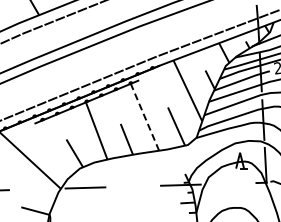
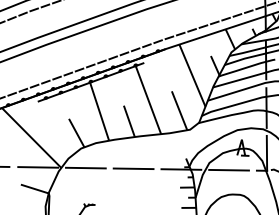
line: (144, 116) -> (147, 99), dashed -> solid
line: (228, 183) -> (228, 169), added
line: (133, 186) -> (133, 168), added
line: (37, 188) -> (37, 166), added

